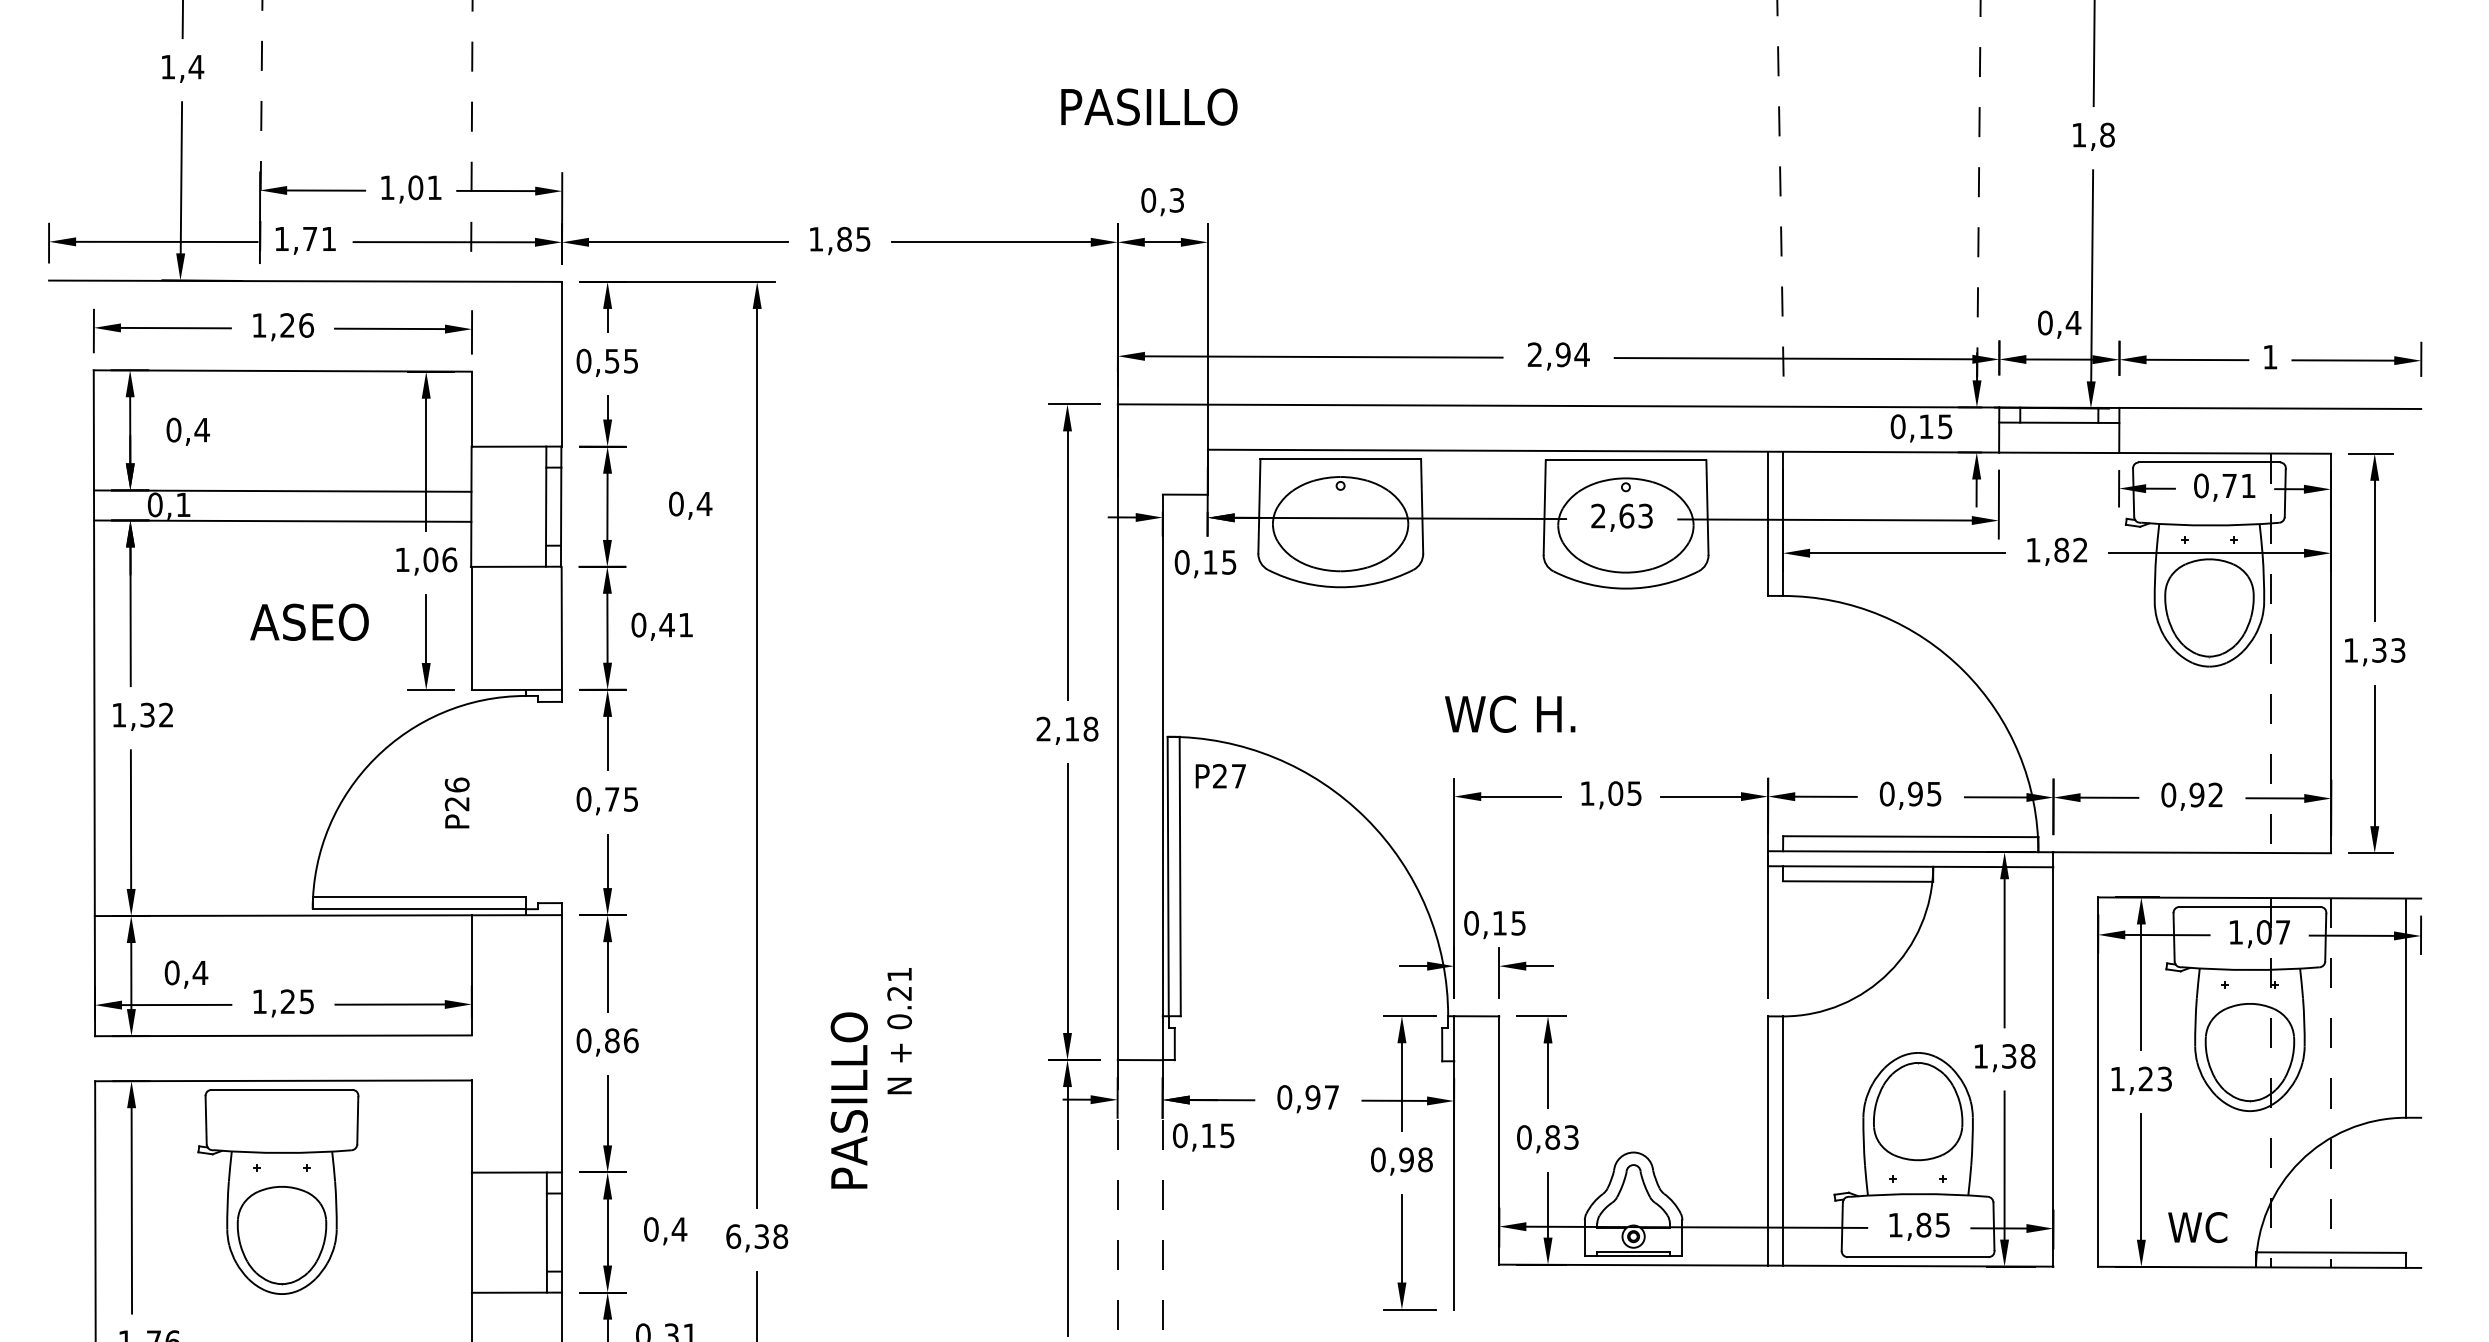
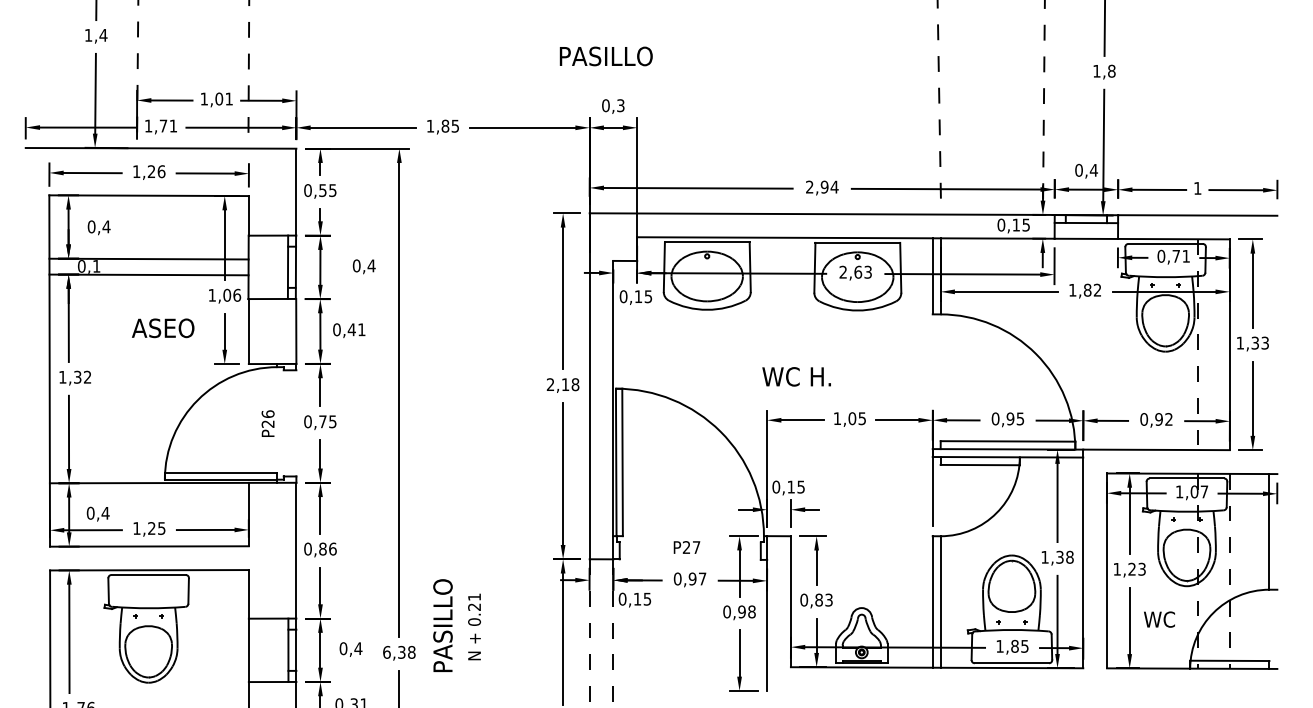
text: (1219, 776) -> (686, 547), moved
text: (456, 802) -> (267, 423), moved
text: (899, 1030) -> (474, 626), moved
text: (848, 1100) -> (442, 625), moved
text: (2197, 1227) -> (1159, 619), moved

